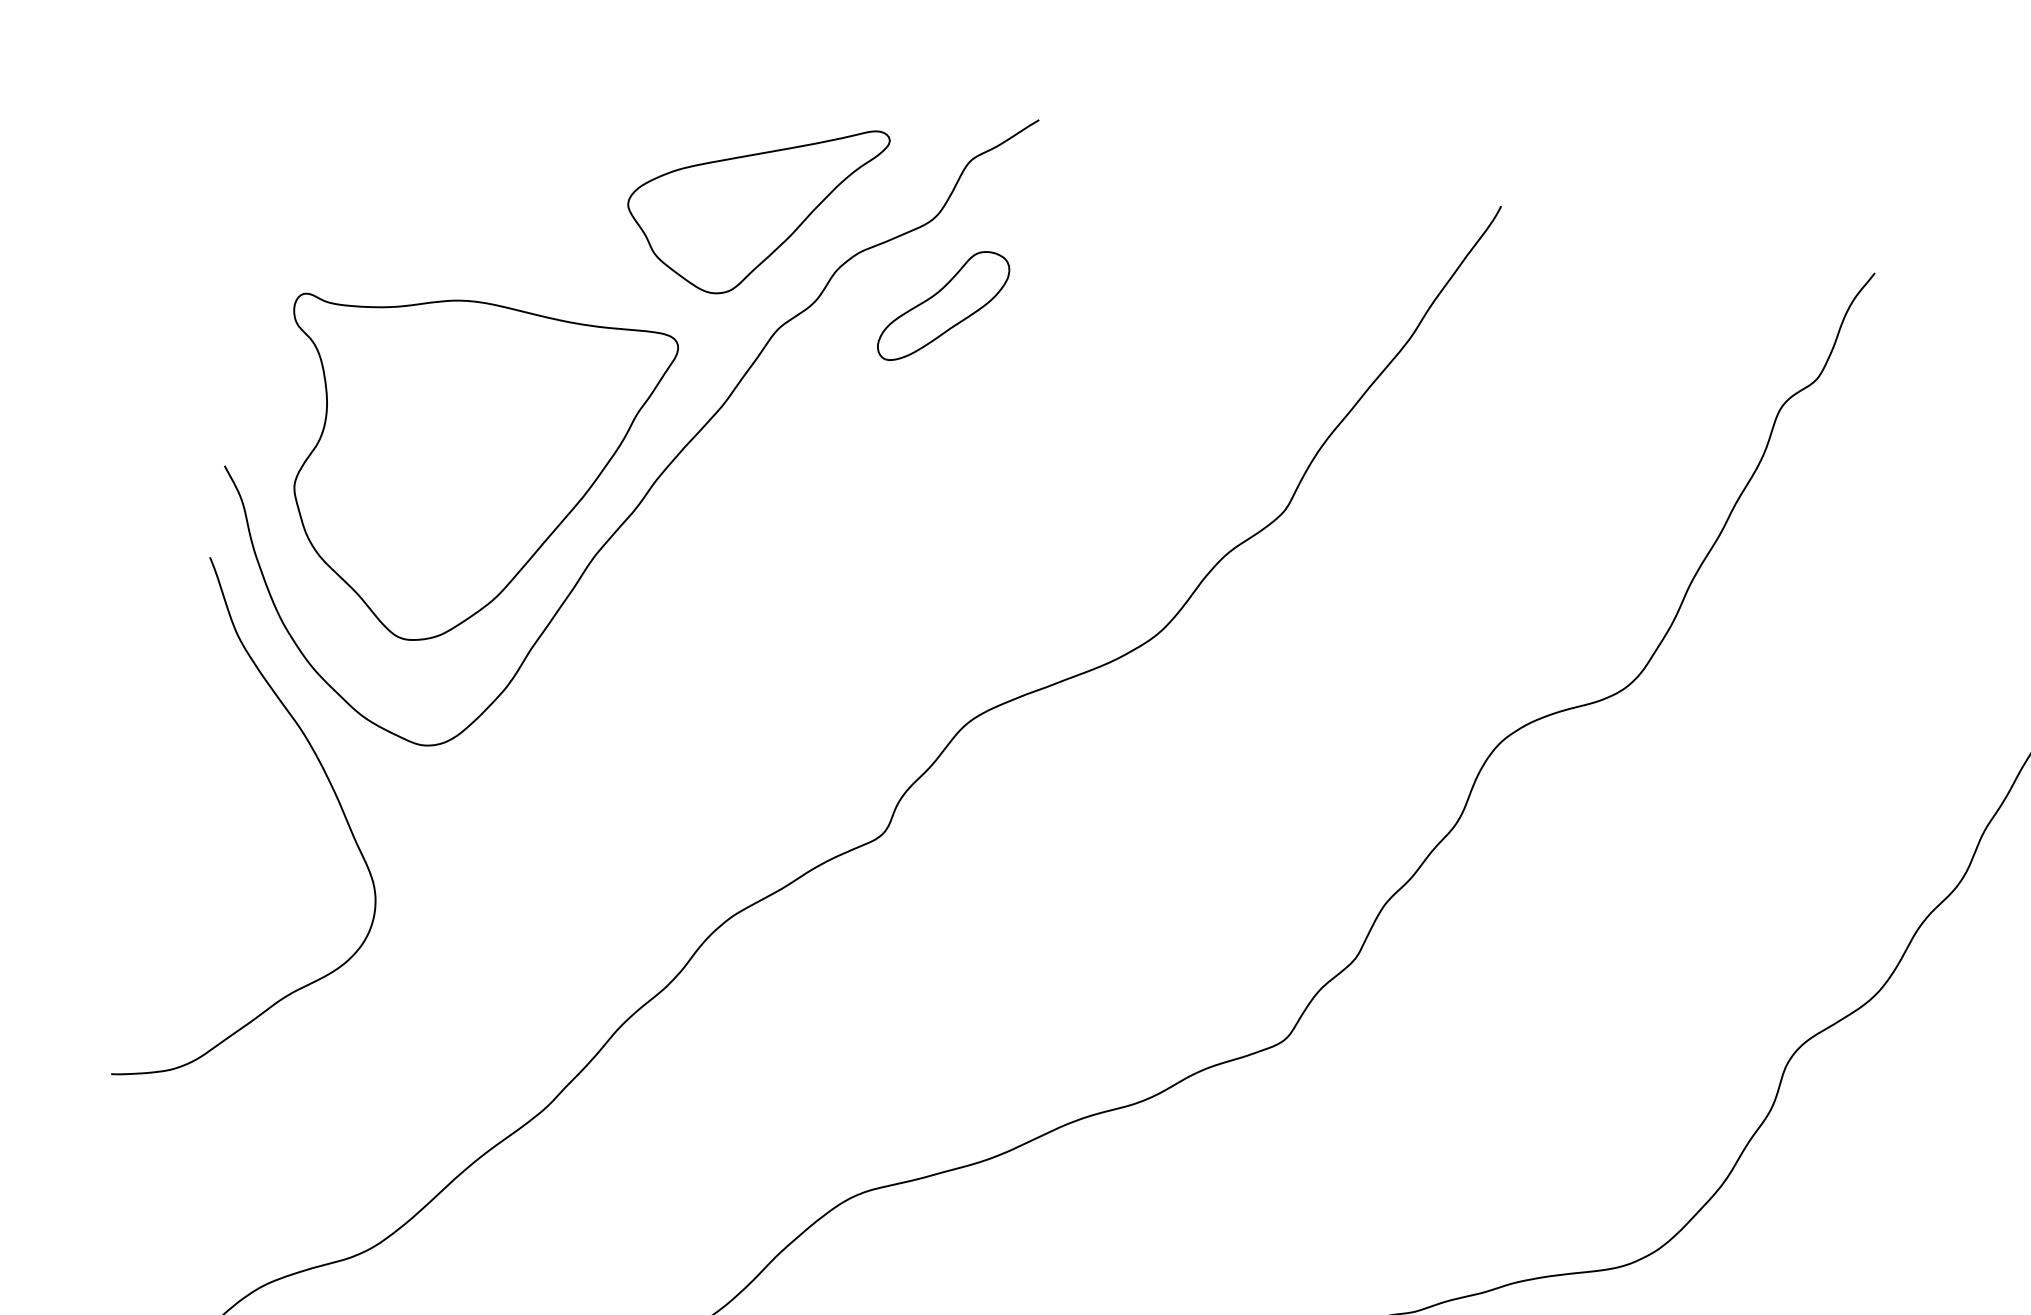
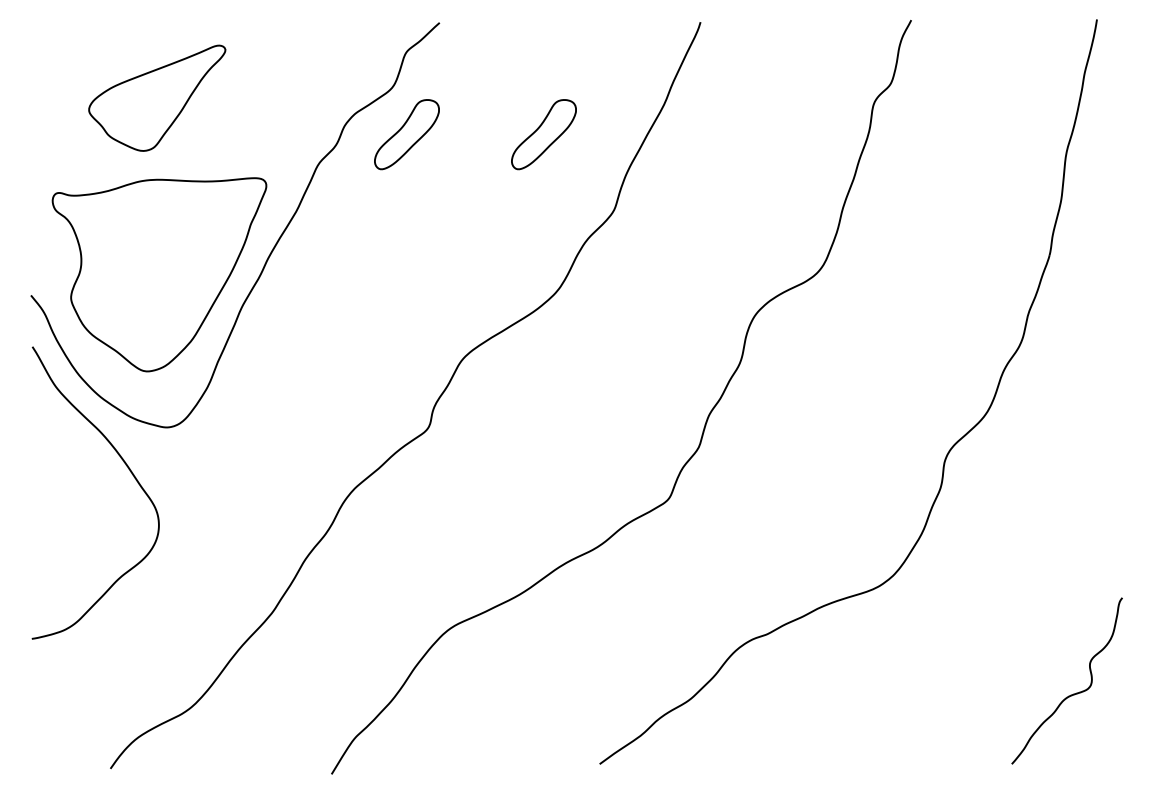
part: (753, 202) -> (157, 97), moved
part: (1185, 352) -> (543, 134), added

